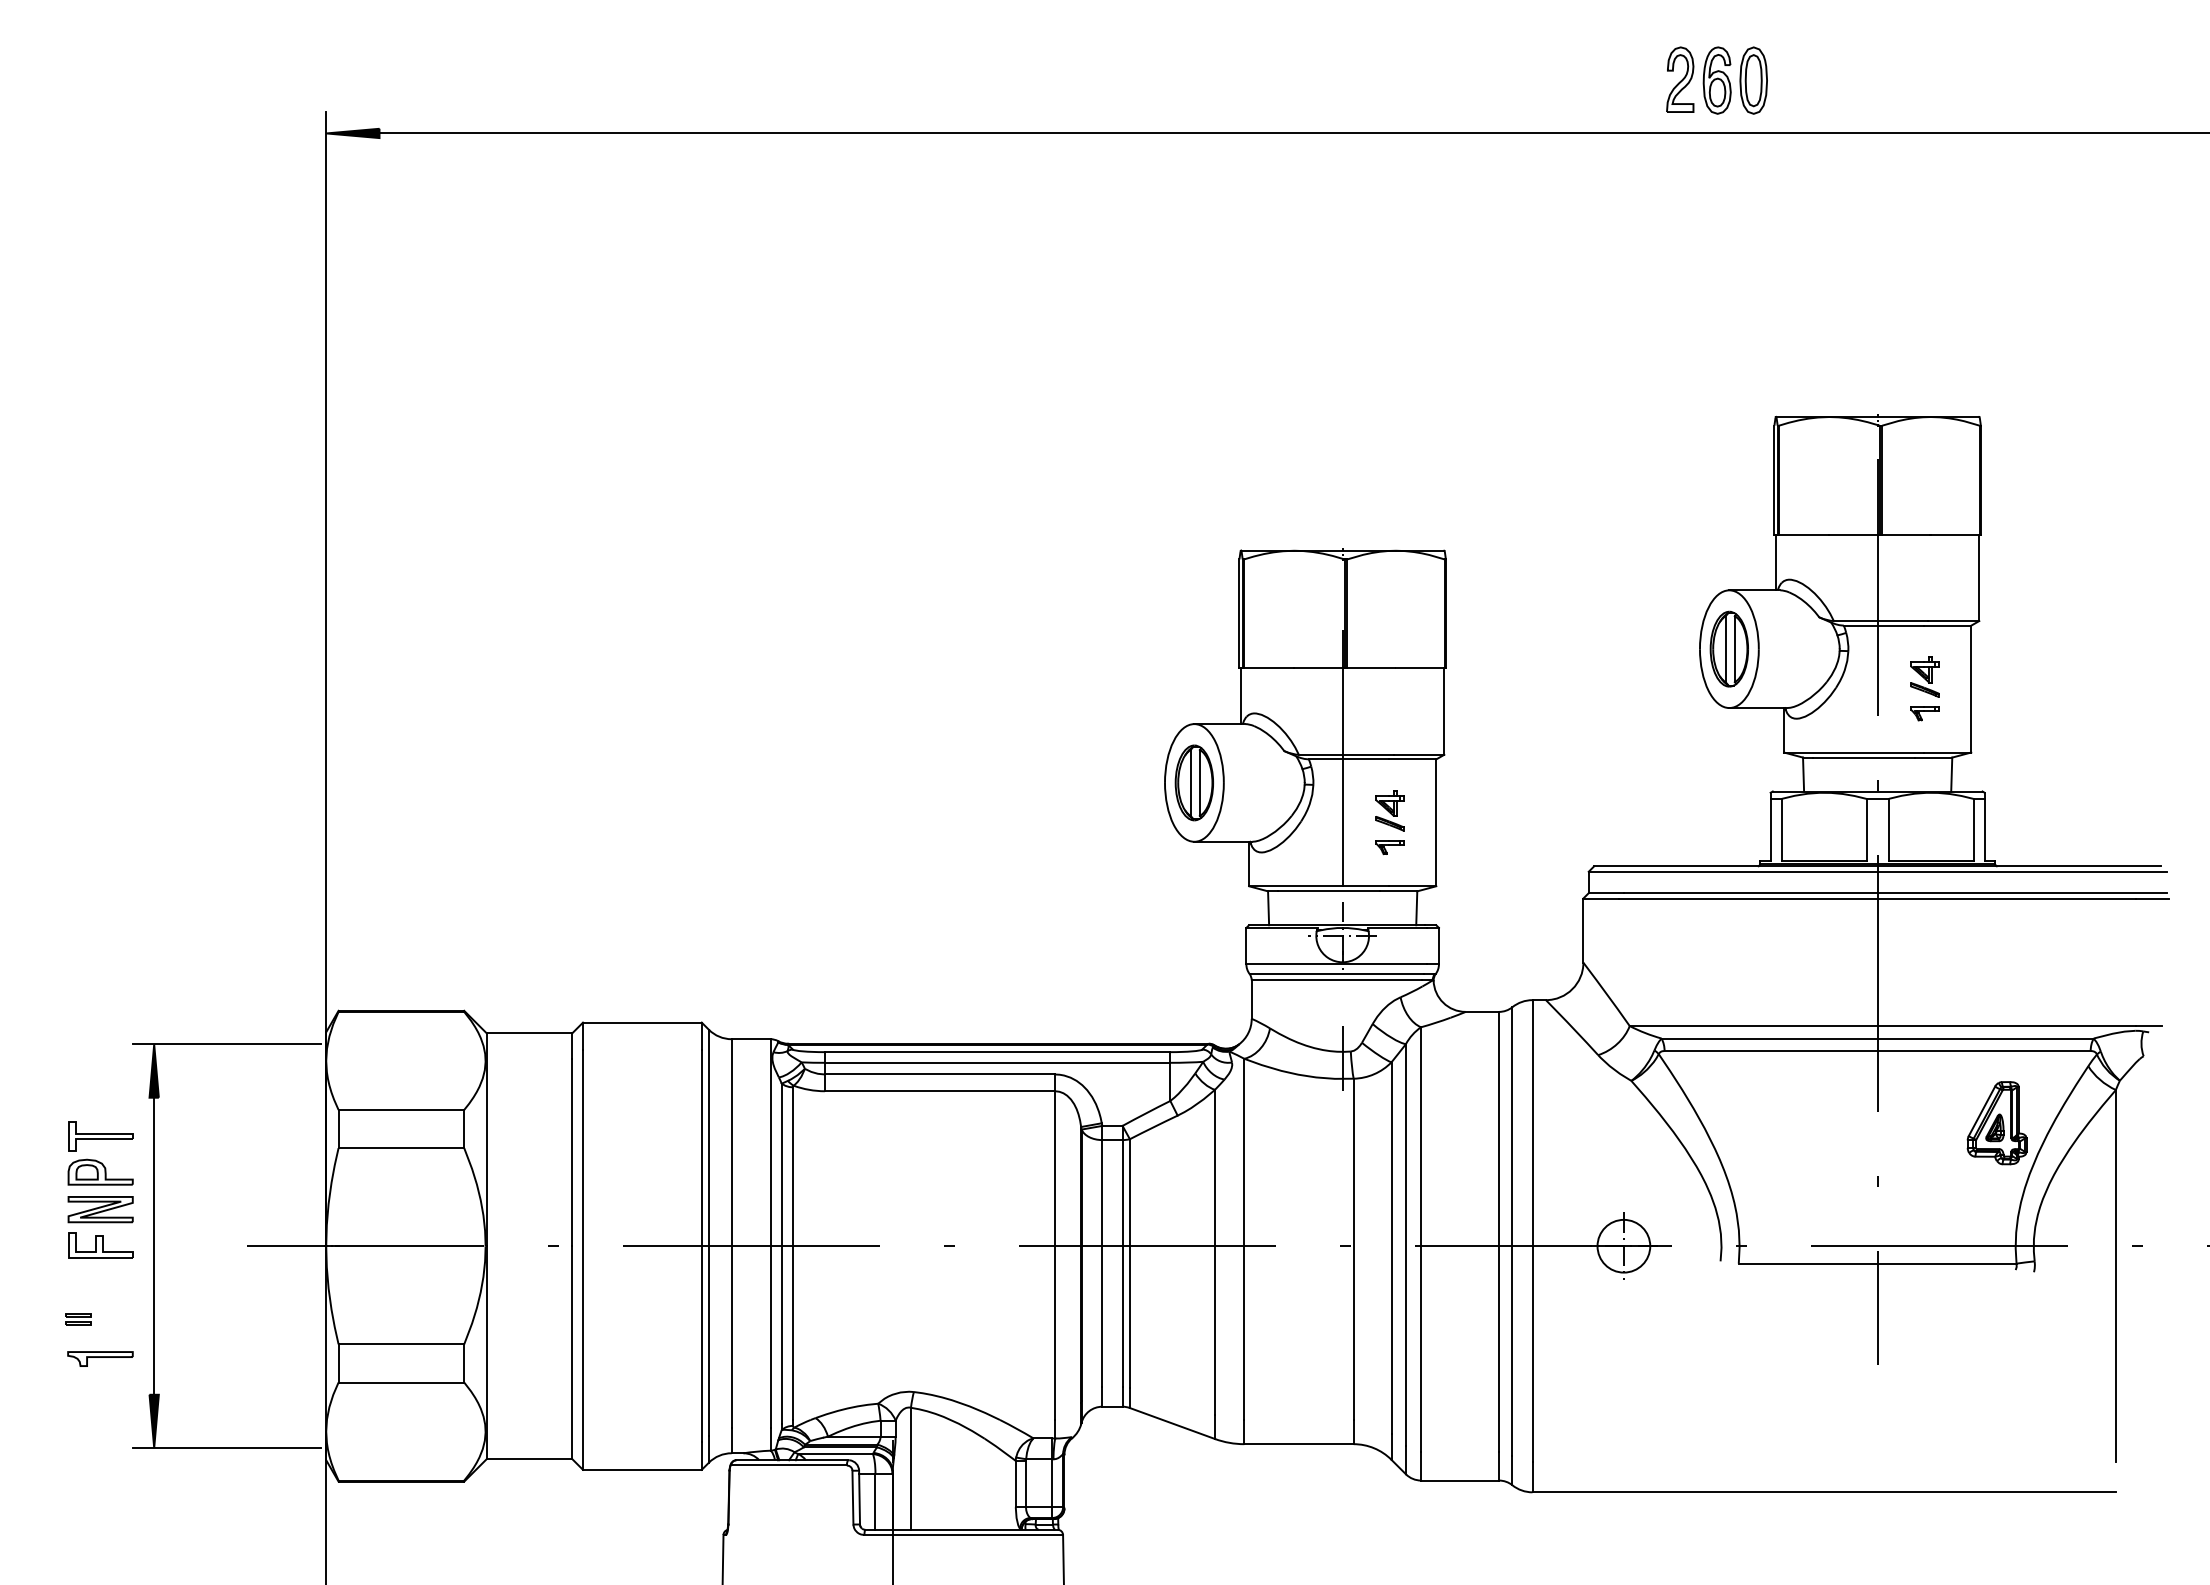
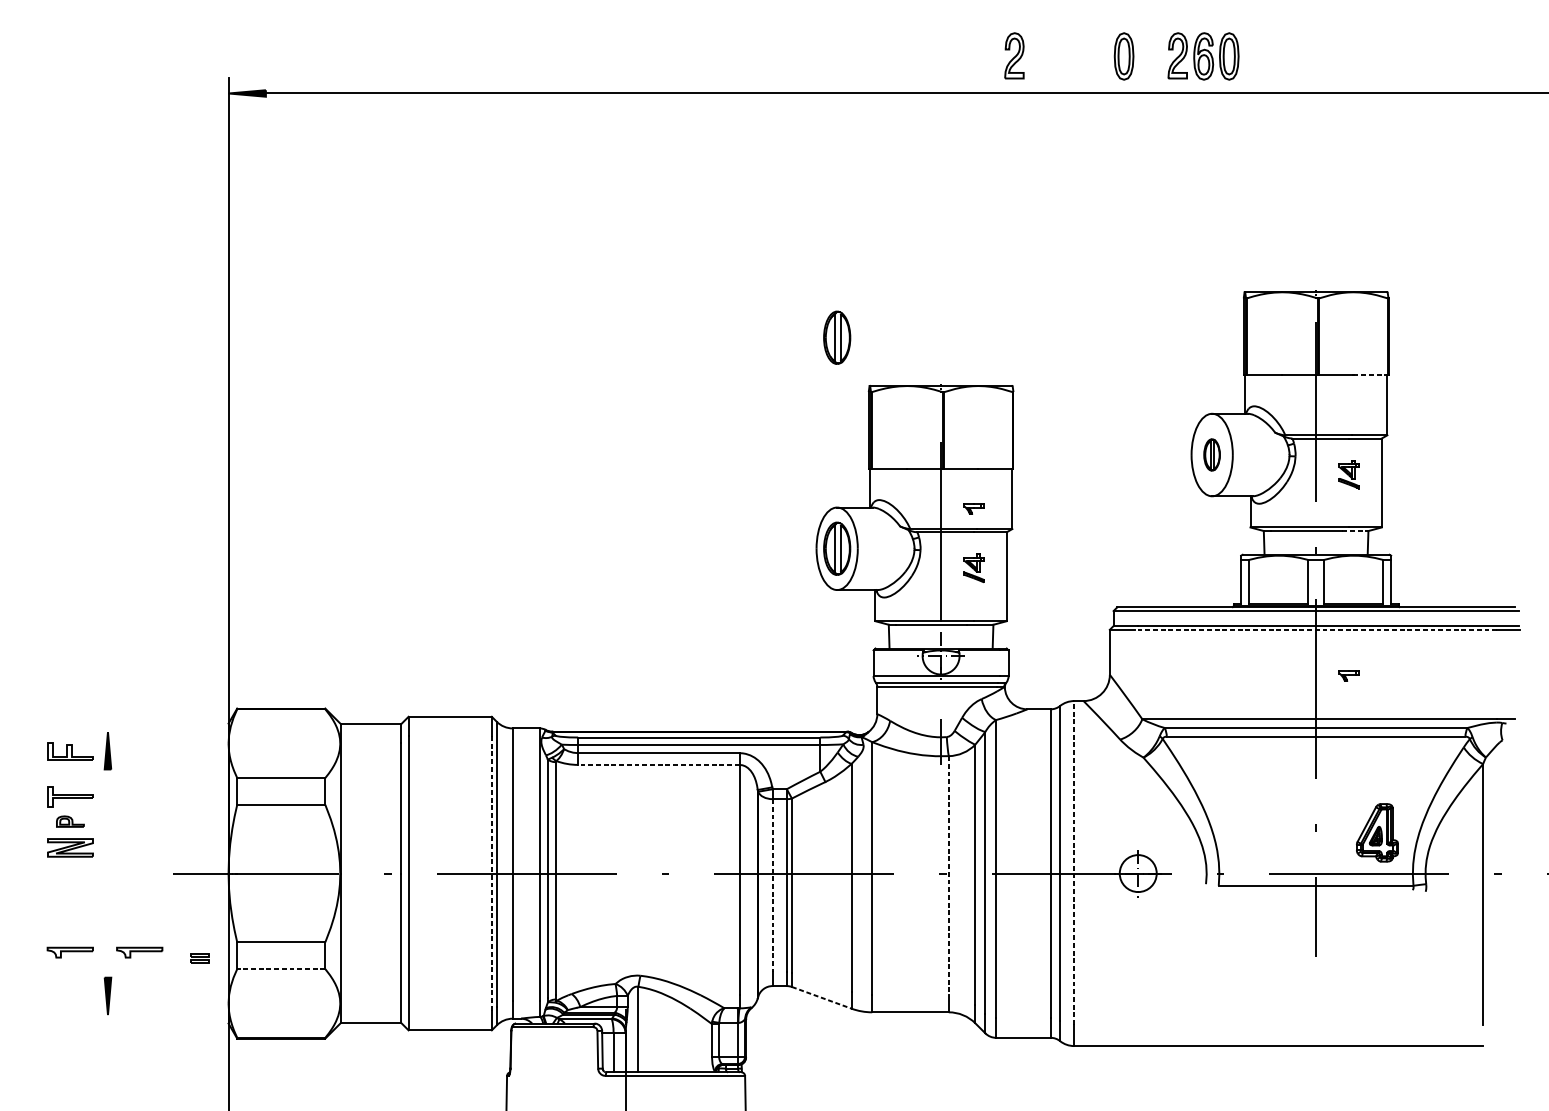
part: (1447, 79) -> (1014, 55), added
part: (1603, 80) -> (1123, 56), added
part: (1193, 481) -> (836, 337), added
line: (1955, 534) -> (1370, 374), solid -> dashed
part: (1728, 648) -> (1211, 454), size x0.6
part: (1924, 713) -> (1348, 676), moved
line: (1933, 757) -> (1355, 530), solid -> dashed
part: (1389, 847) -> (973, 509), moved
line: (1877, 898) -> (1316, 629), solid -> dashed
line: (226, 1044) -> (158, 732), removed
line: (939, 1091) -> (658, 765), solid -> dashed
part: (1996, 1123) -> (1377, 833), moved
part: (100, 1171) -> (70, 821), size x0.6
line: (1532, 1230) -> (1074, 862), solid -> dashed
part: (100, 1245) -> (70, 751), moved
line: (154, 1245) -> (108, 873), removed
line: (701, 1246) -> (491, 873), solid -> dashed
line: (1353, 1249) -> (948, 875), solid -> dashed
line: (1102, 1264) -> (772, 886), solid -> dashed
part: (78, 1319) -> (200, 958), moved
part: (199, 1358) -> (139, 952), added
line: (401, 1382) -> (281, 969), solid -> dashed
line: (1172, 1423) -> (821, 997), solid -> dashed
line: (226, 1448) -> (158, 1015), removed

